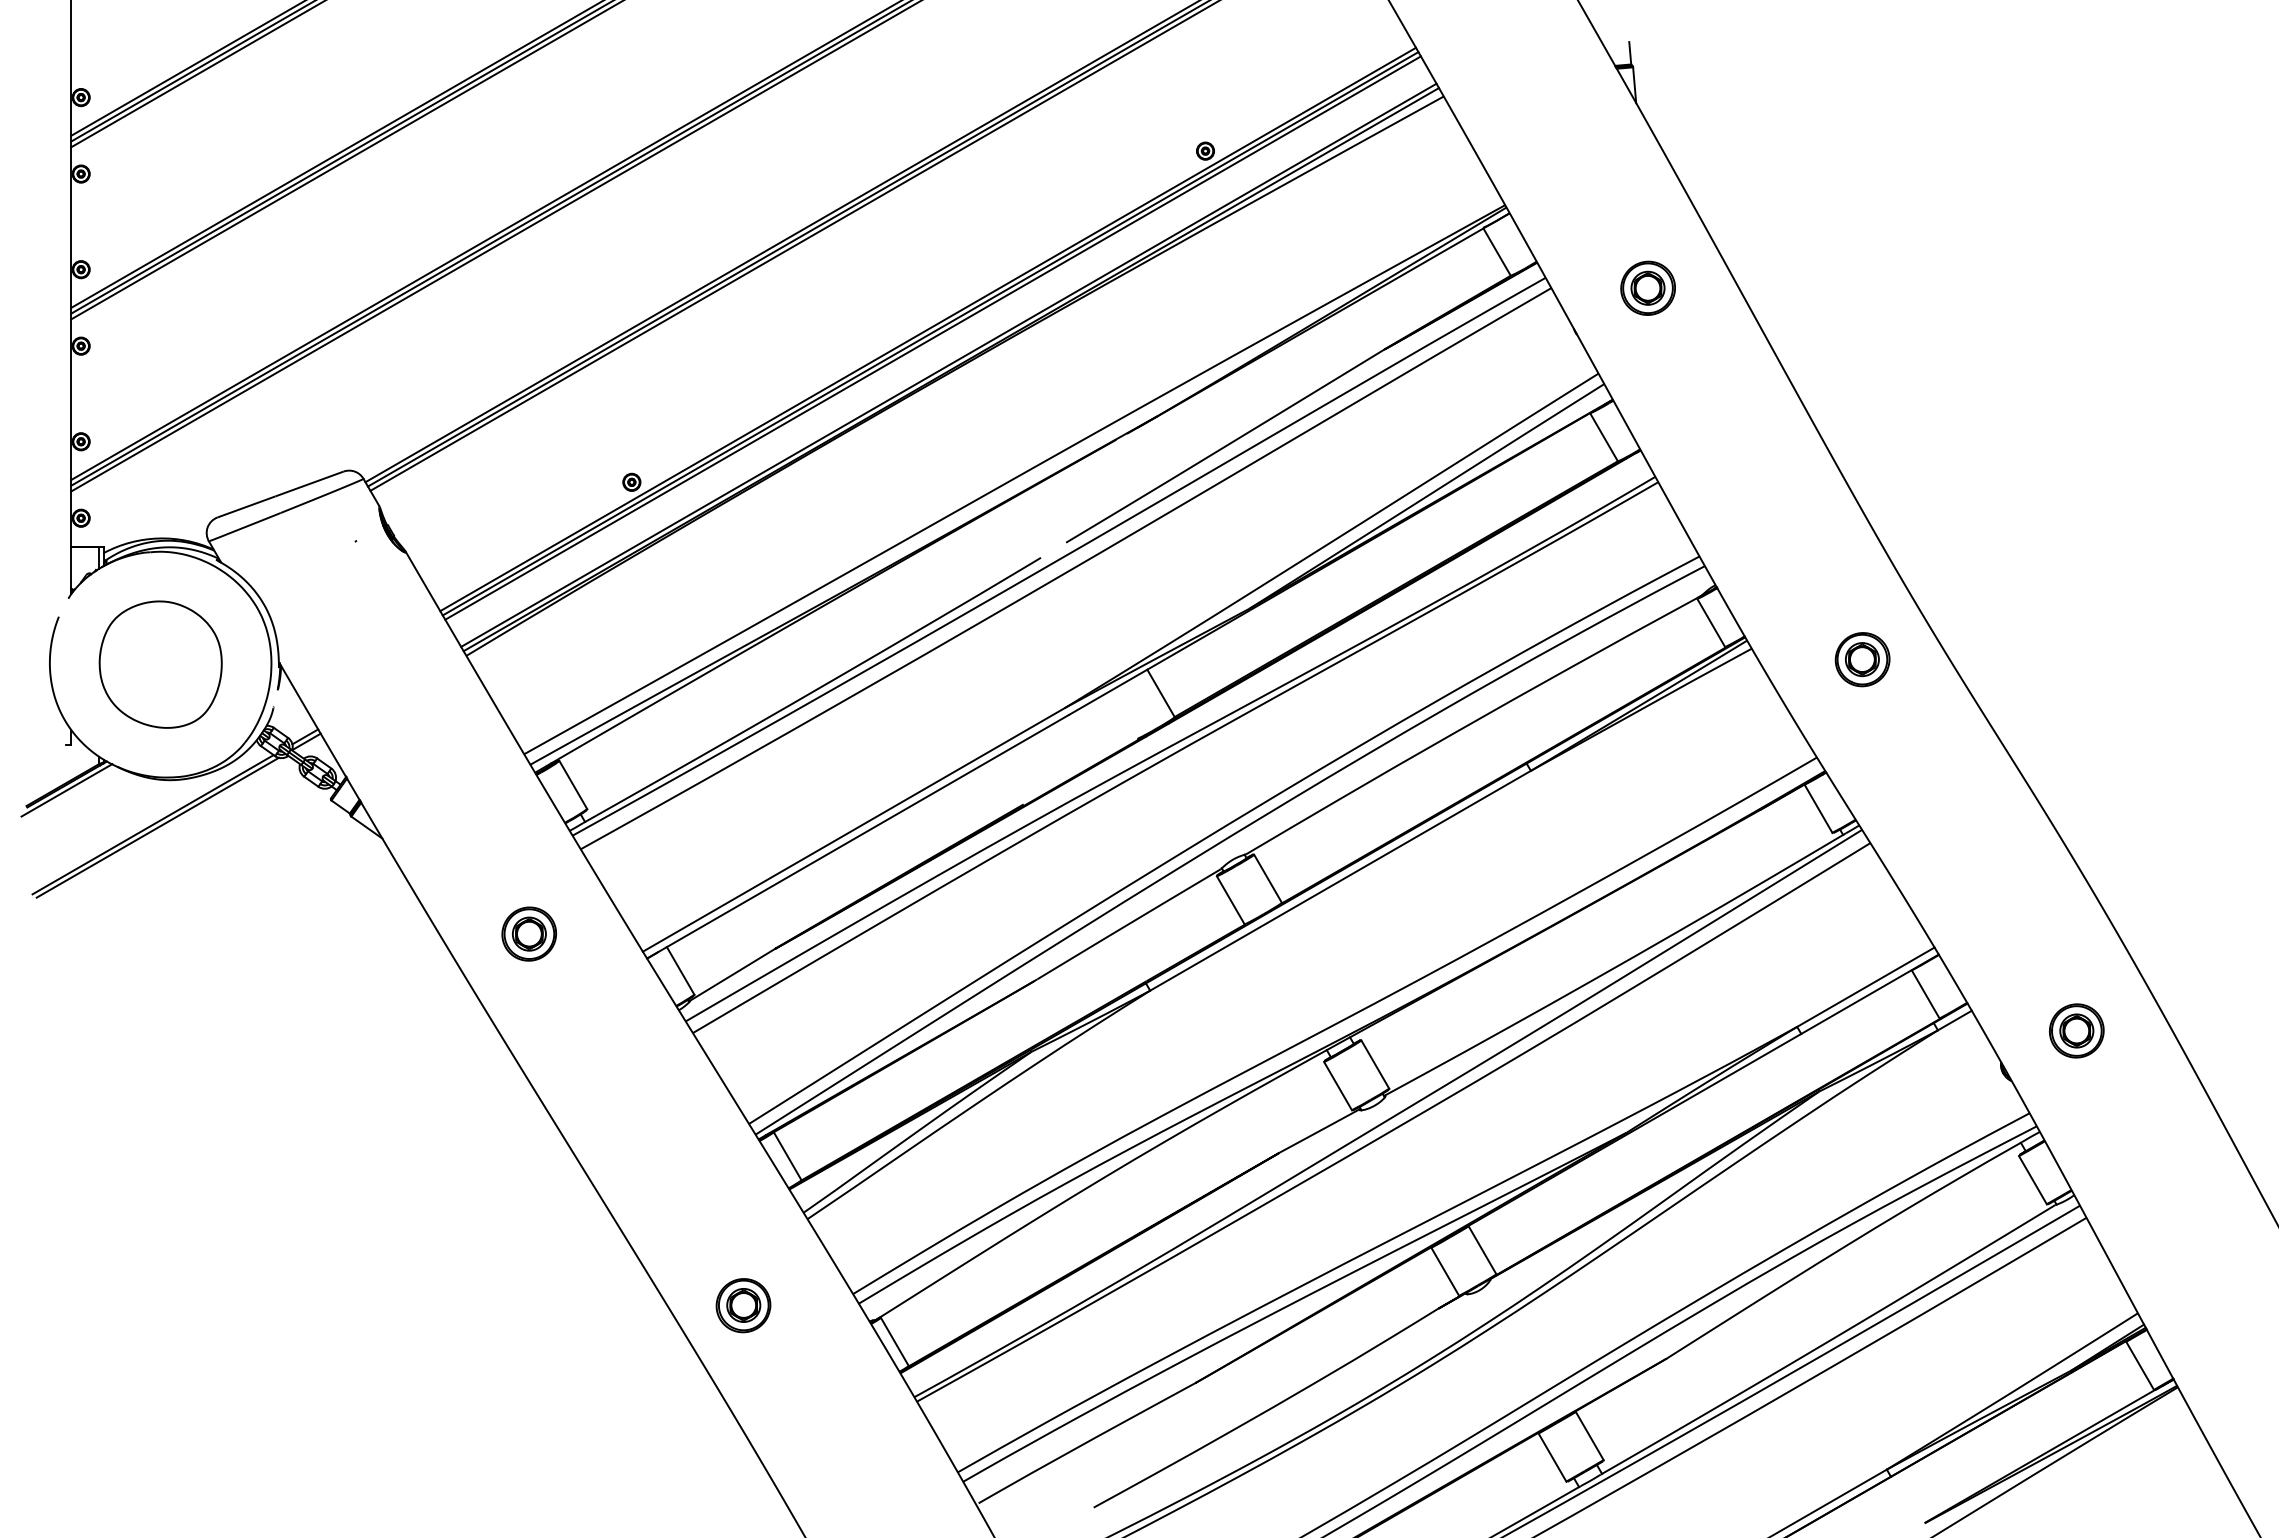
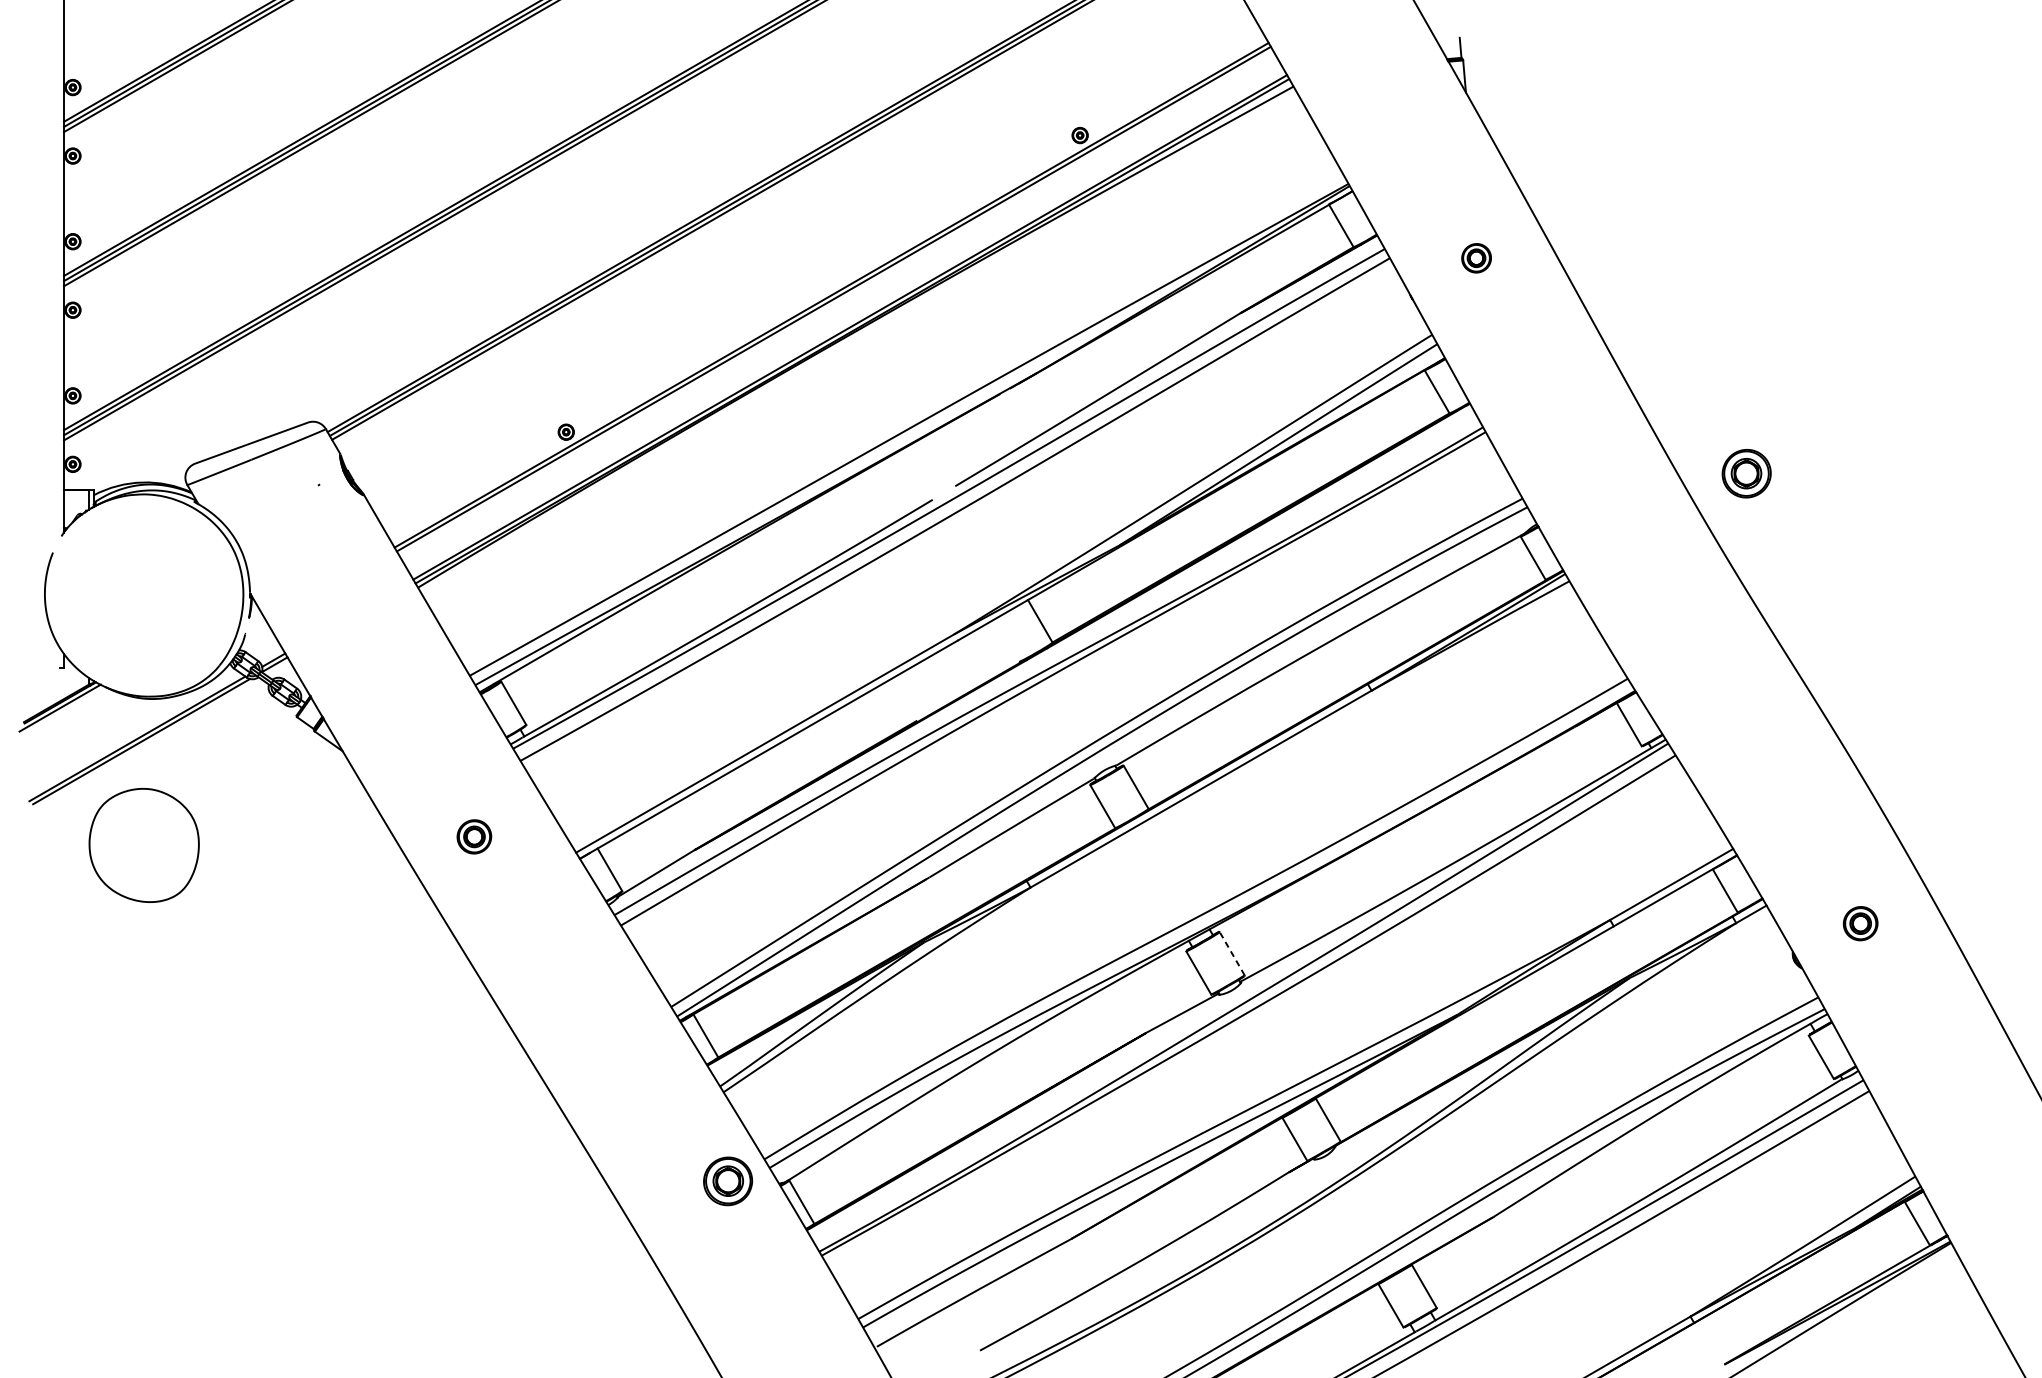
part: (1647, 287) -> (1476, 257), size x0.6
line: (932, 337) -> (835, 302), removed
part: (1862, 659) -> (1746, 473), moved
part: (160, 664) -> (144, 845), moved
part: (529, 933) -> (474, 836), size x0.7
part: (2076, 1030) -> (1860, 923), size x0.7
line: (1375, 1064) -> (1232, 953), solid -> dashed
part: (743, 1305) -> (728, 1181), moved

